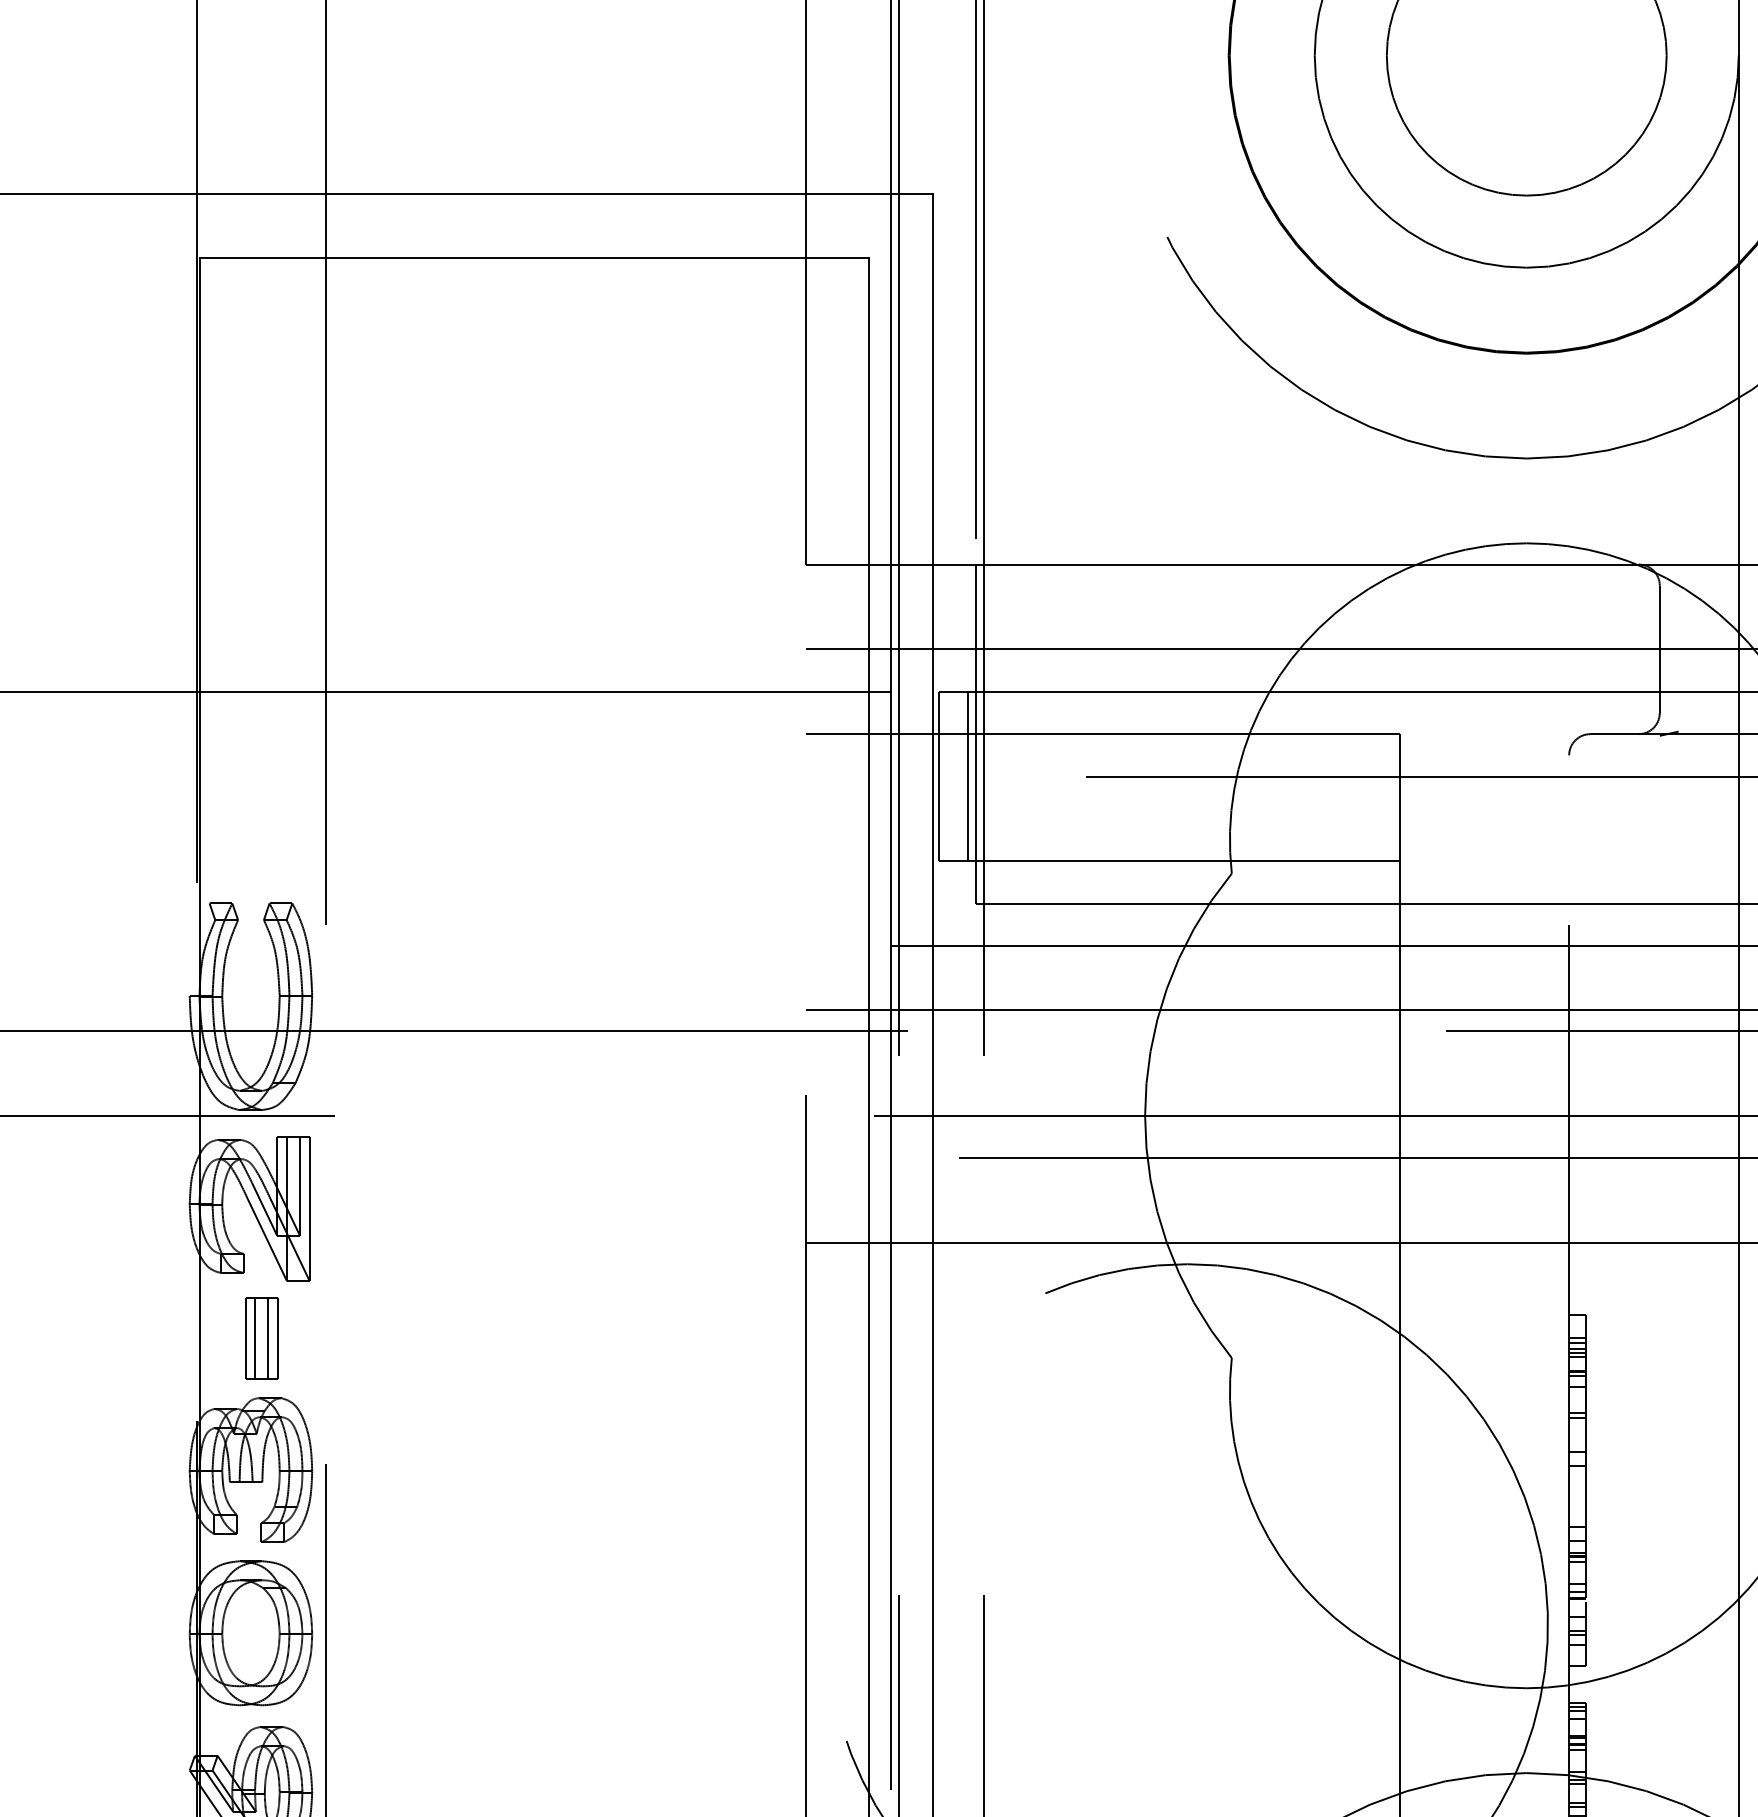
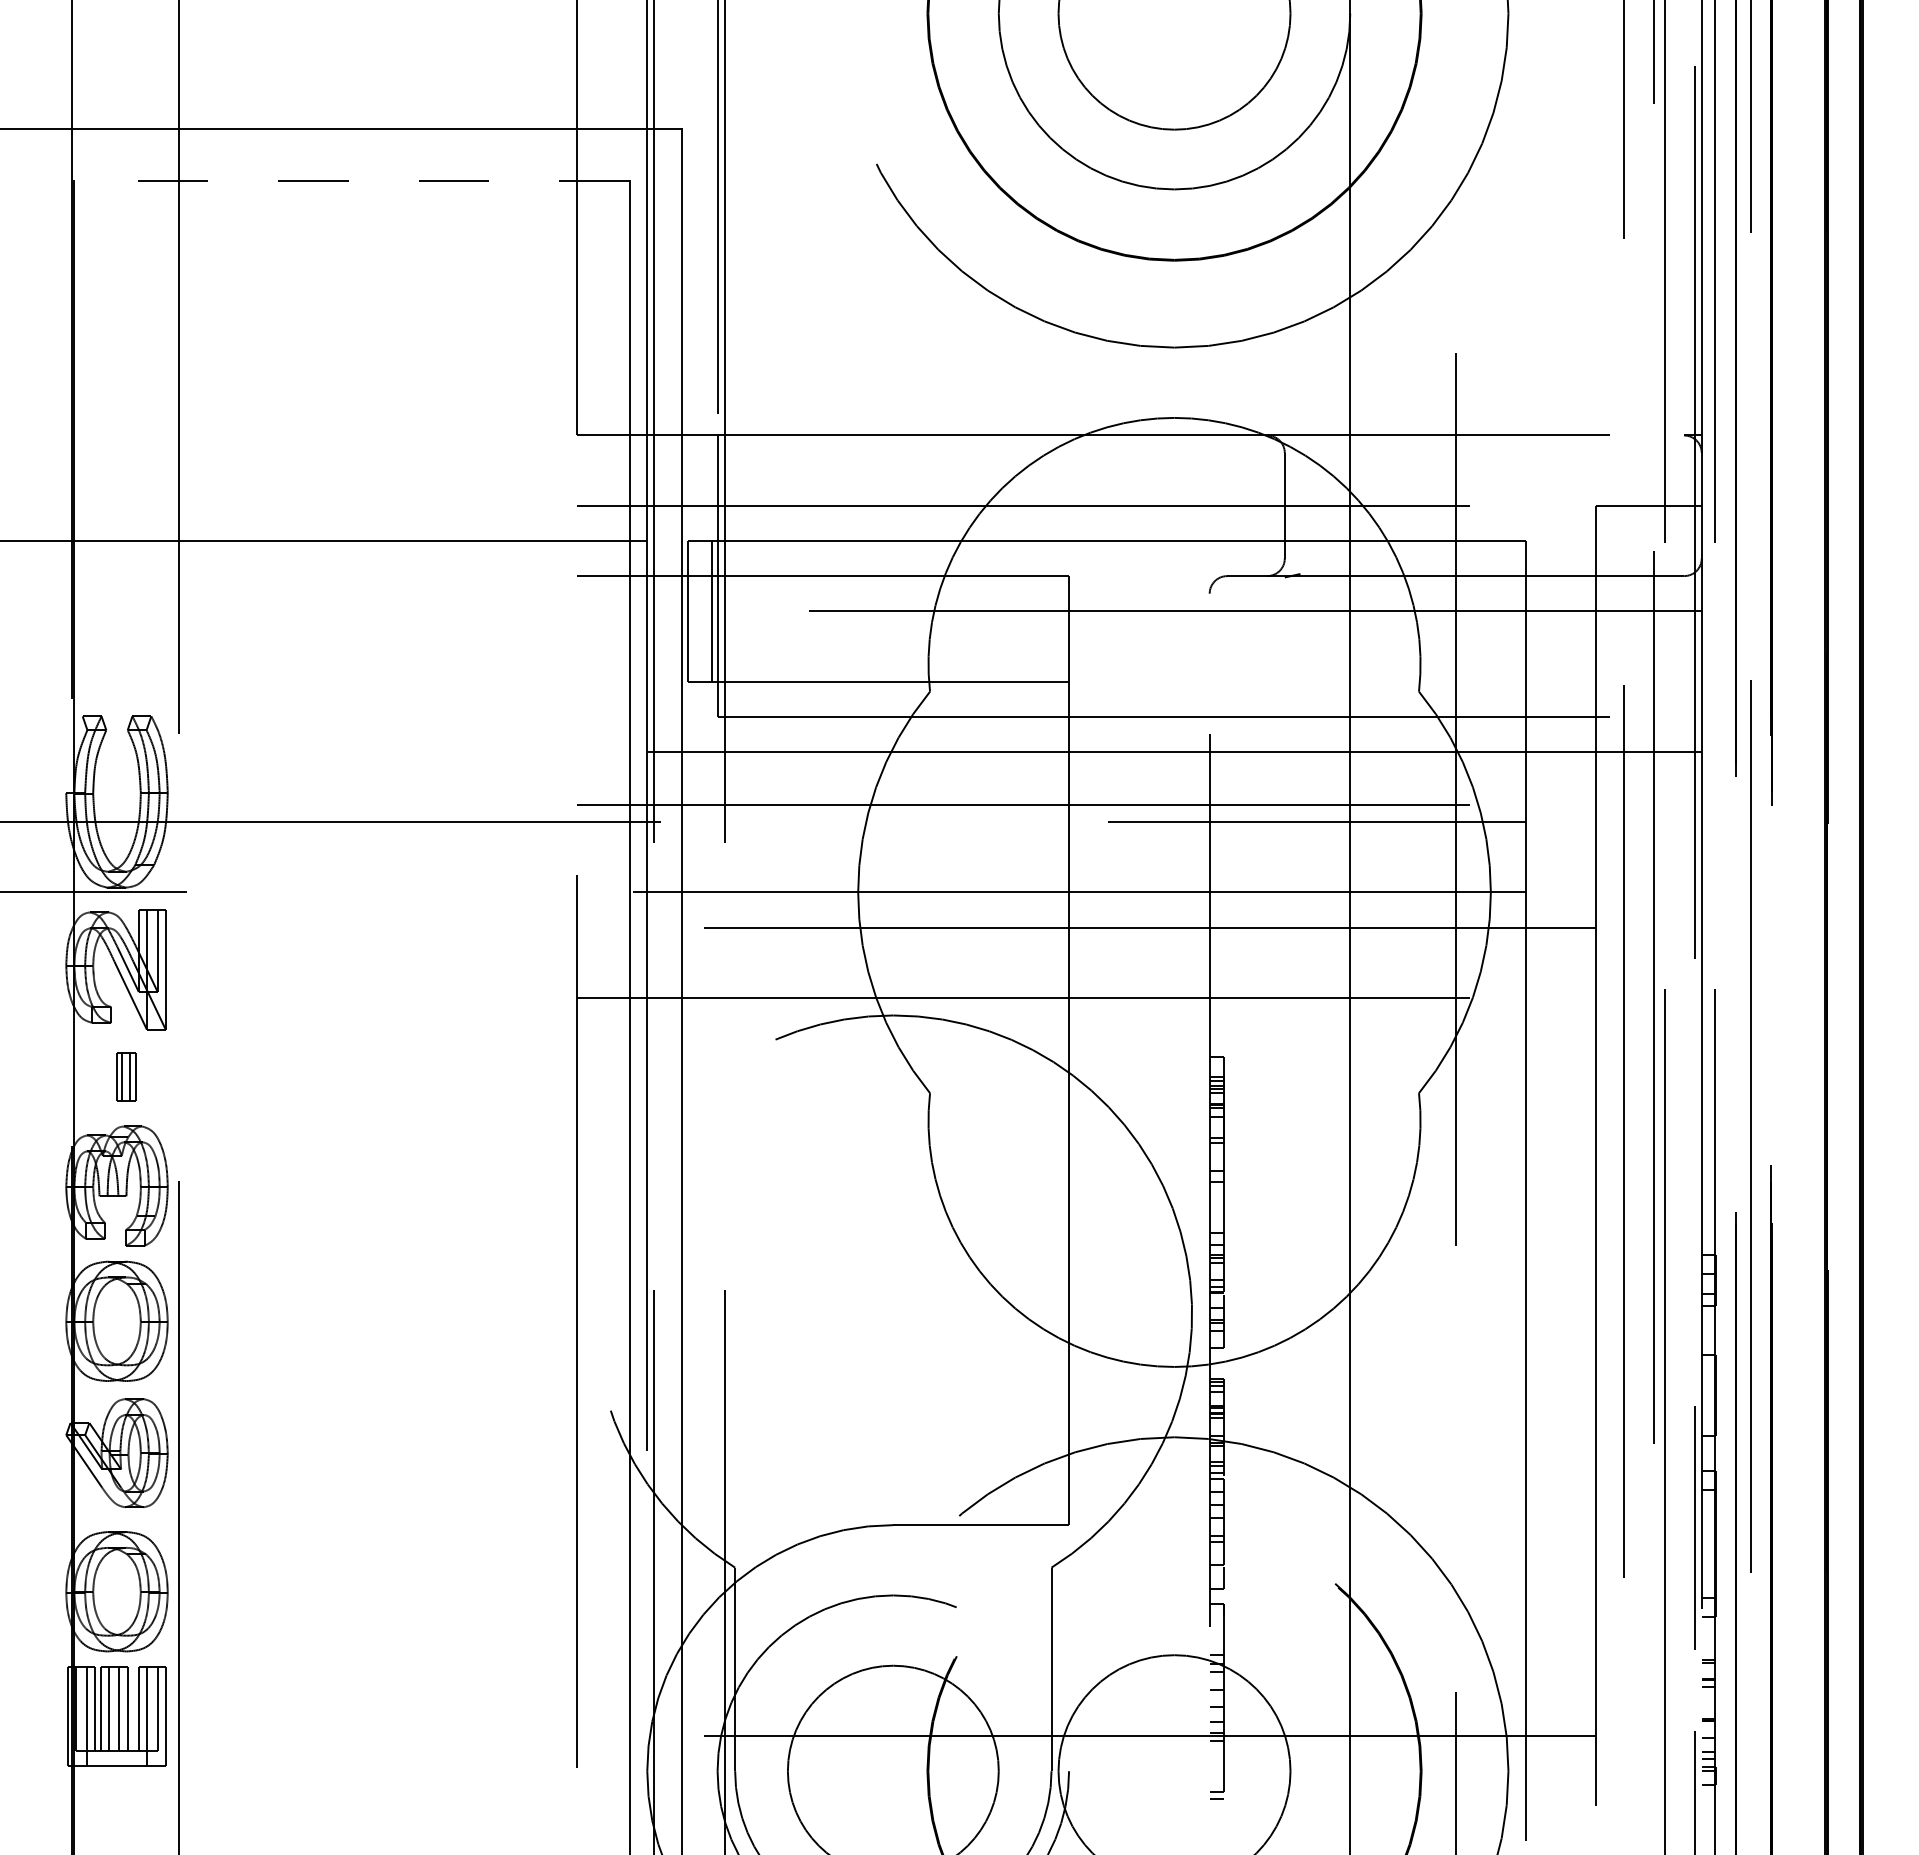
line: (535, 258) -> (352, 181), solid -> dashed
part: (262, 1337) -> (126, 1076), size x0.7

